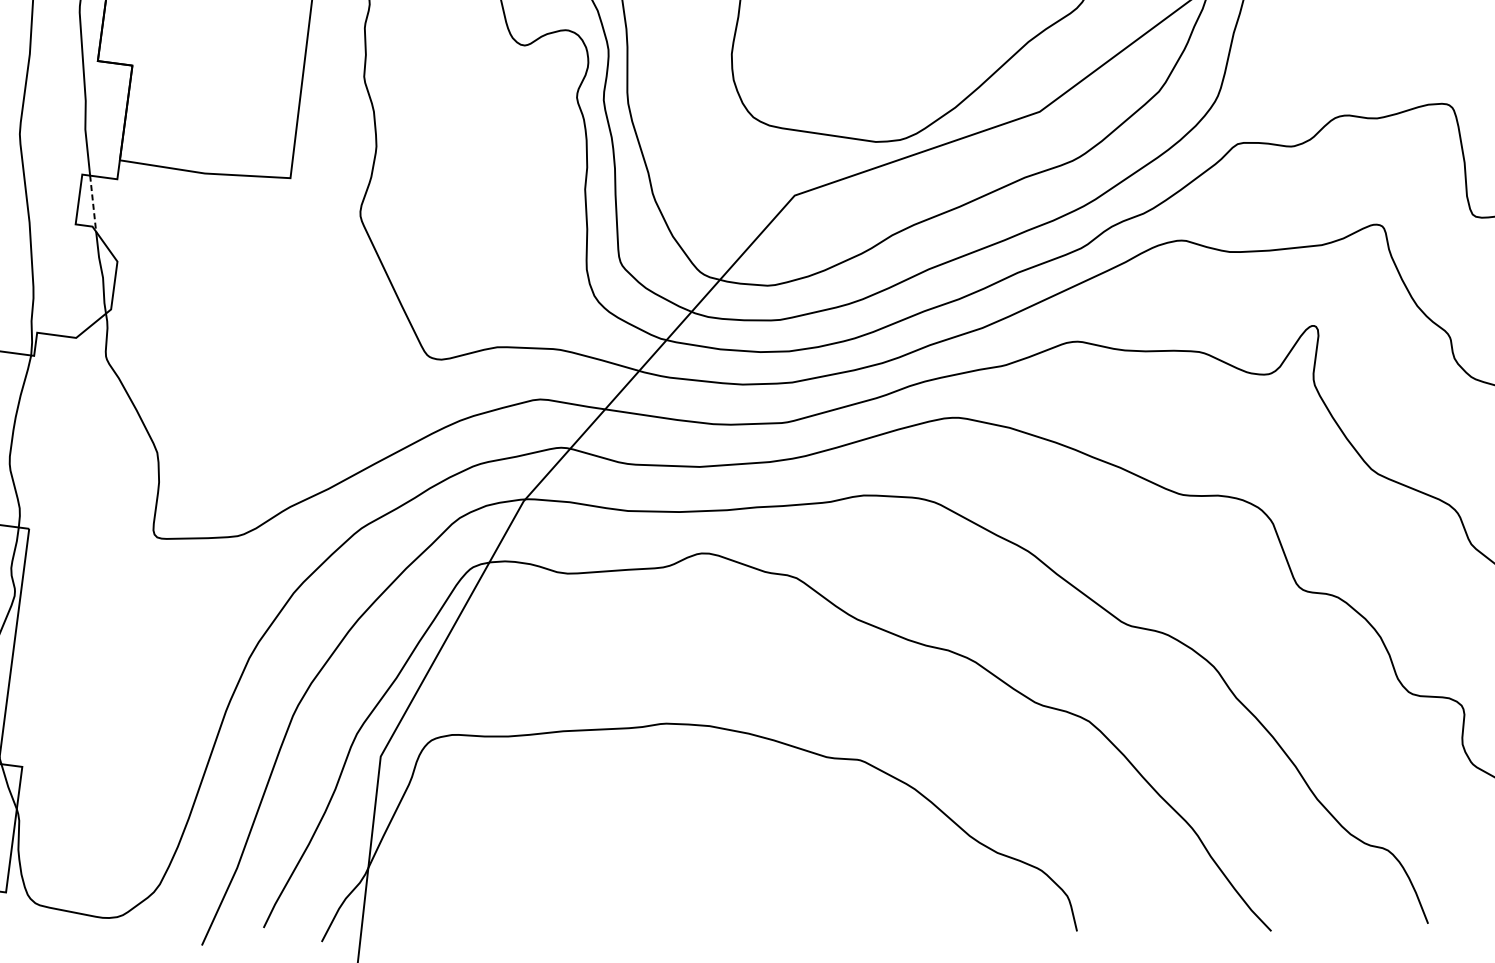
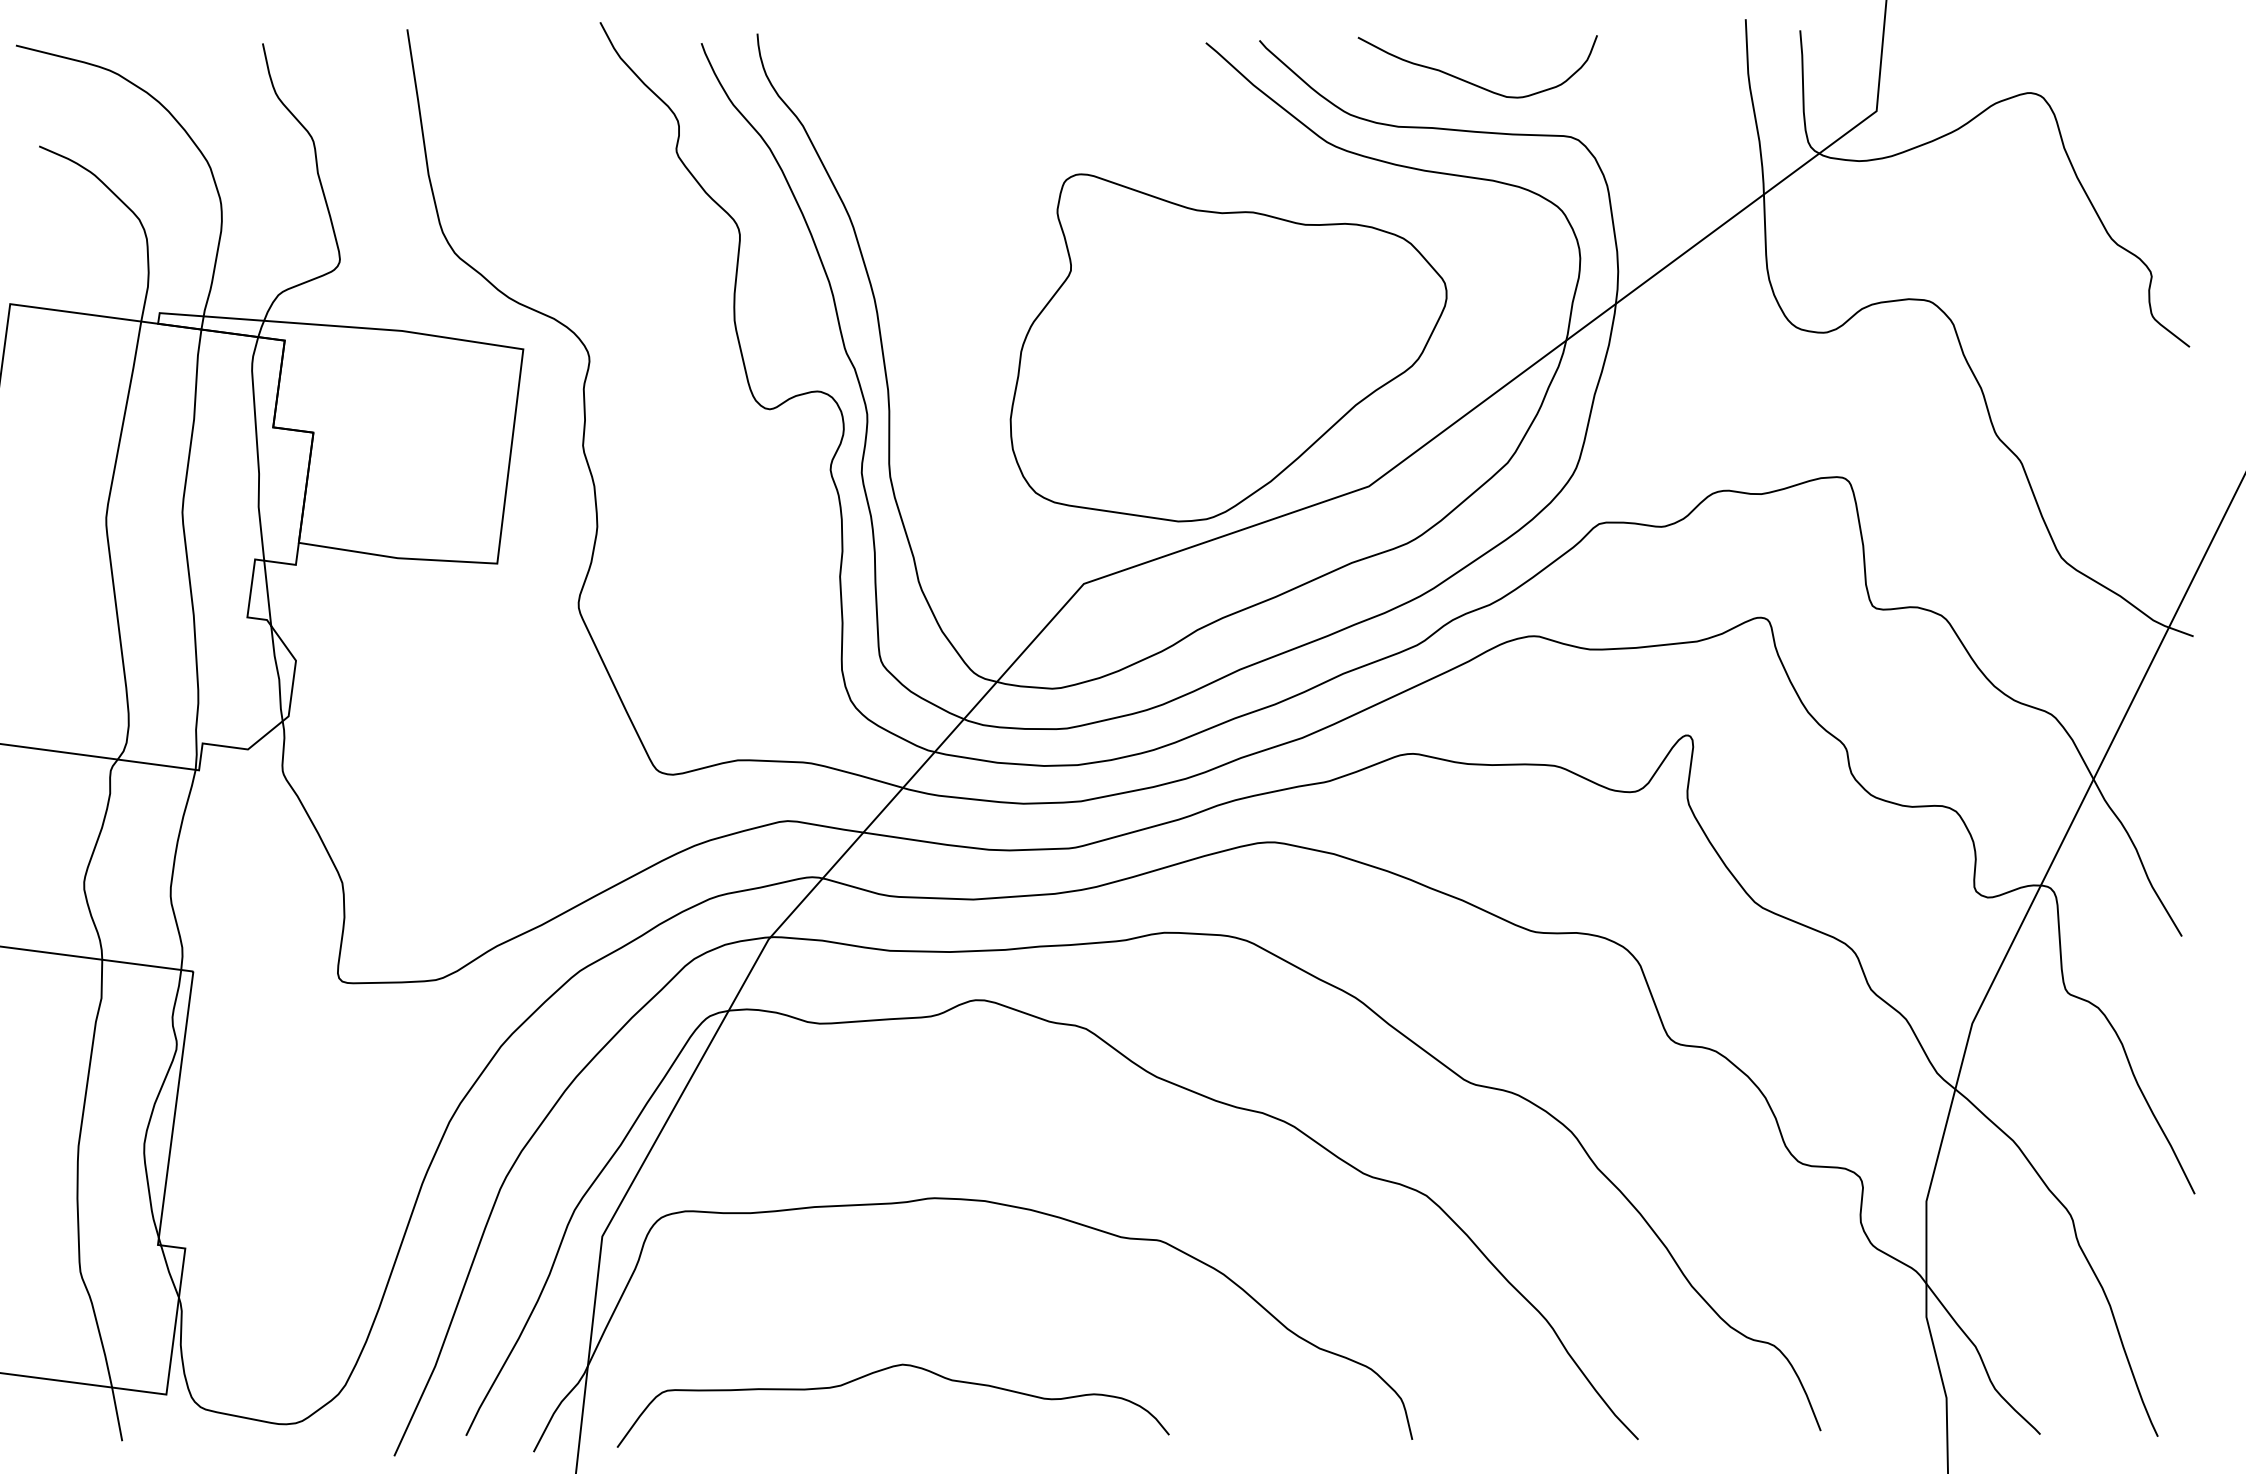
line: (92, 203) -> (267, 593), dashed -> solid
curve: (620, 872) -> (881, 1371), added

